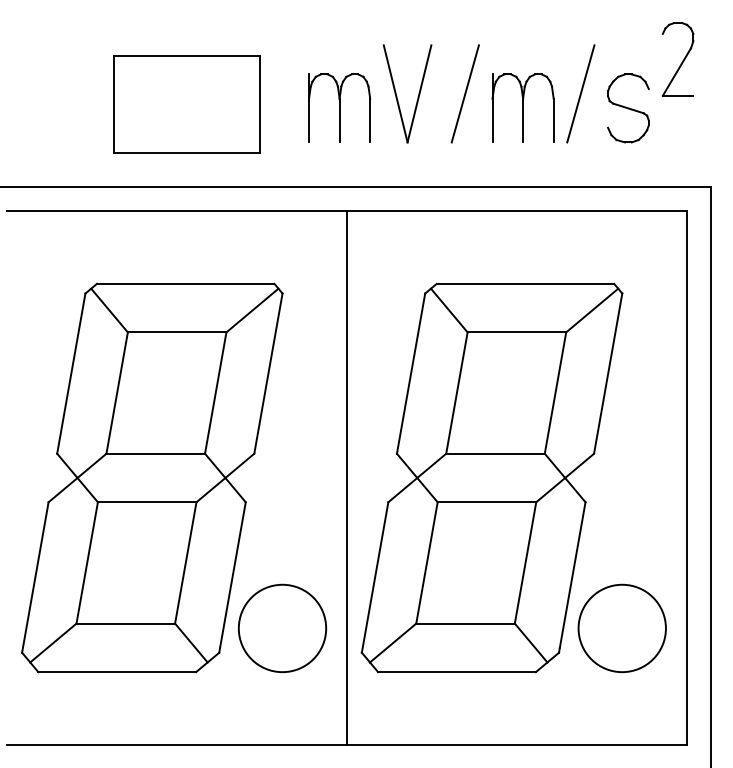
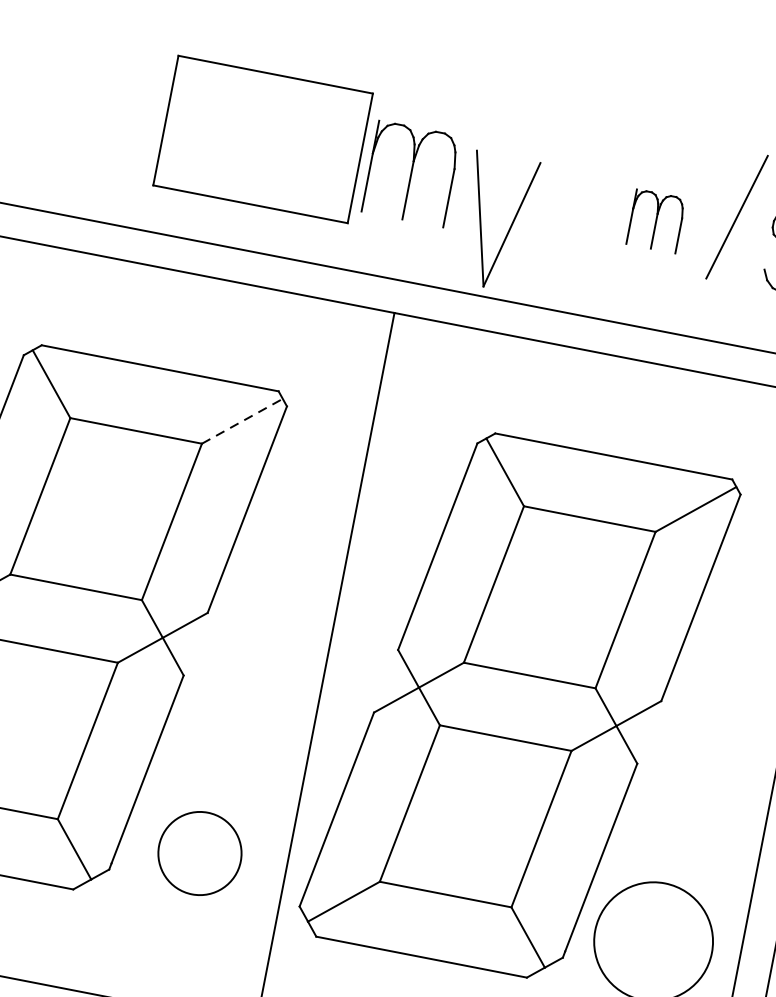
line: (464, 93) -> (581, 186), removed
part: (397, 96) -> (481, 222), moved
part: (186, 104) -> (262, 139), moved
part: (522, 107) -> (655, 220), size x0.6
line: (252, 310) -> (242, 421), solid -> dashed
circle: (282, 628) -> (199, 853), size x0.7

